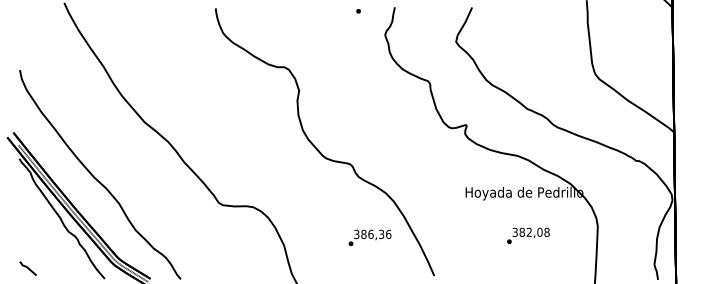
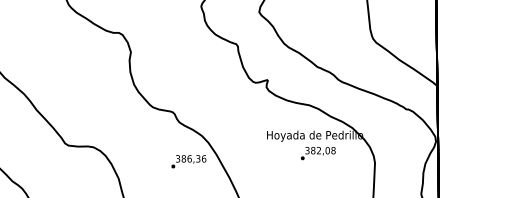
text: (528, 235) -> (318, 153), moved
text: (369, 237) -> (188, 161), moved

